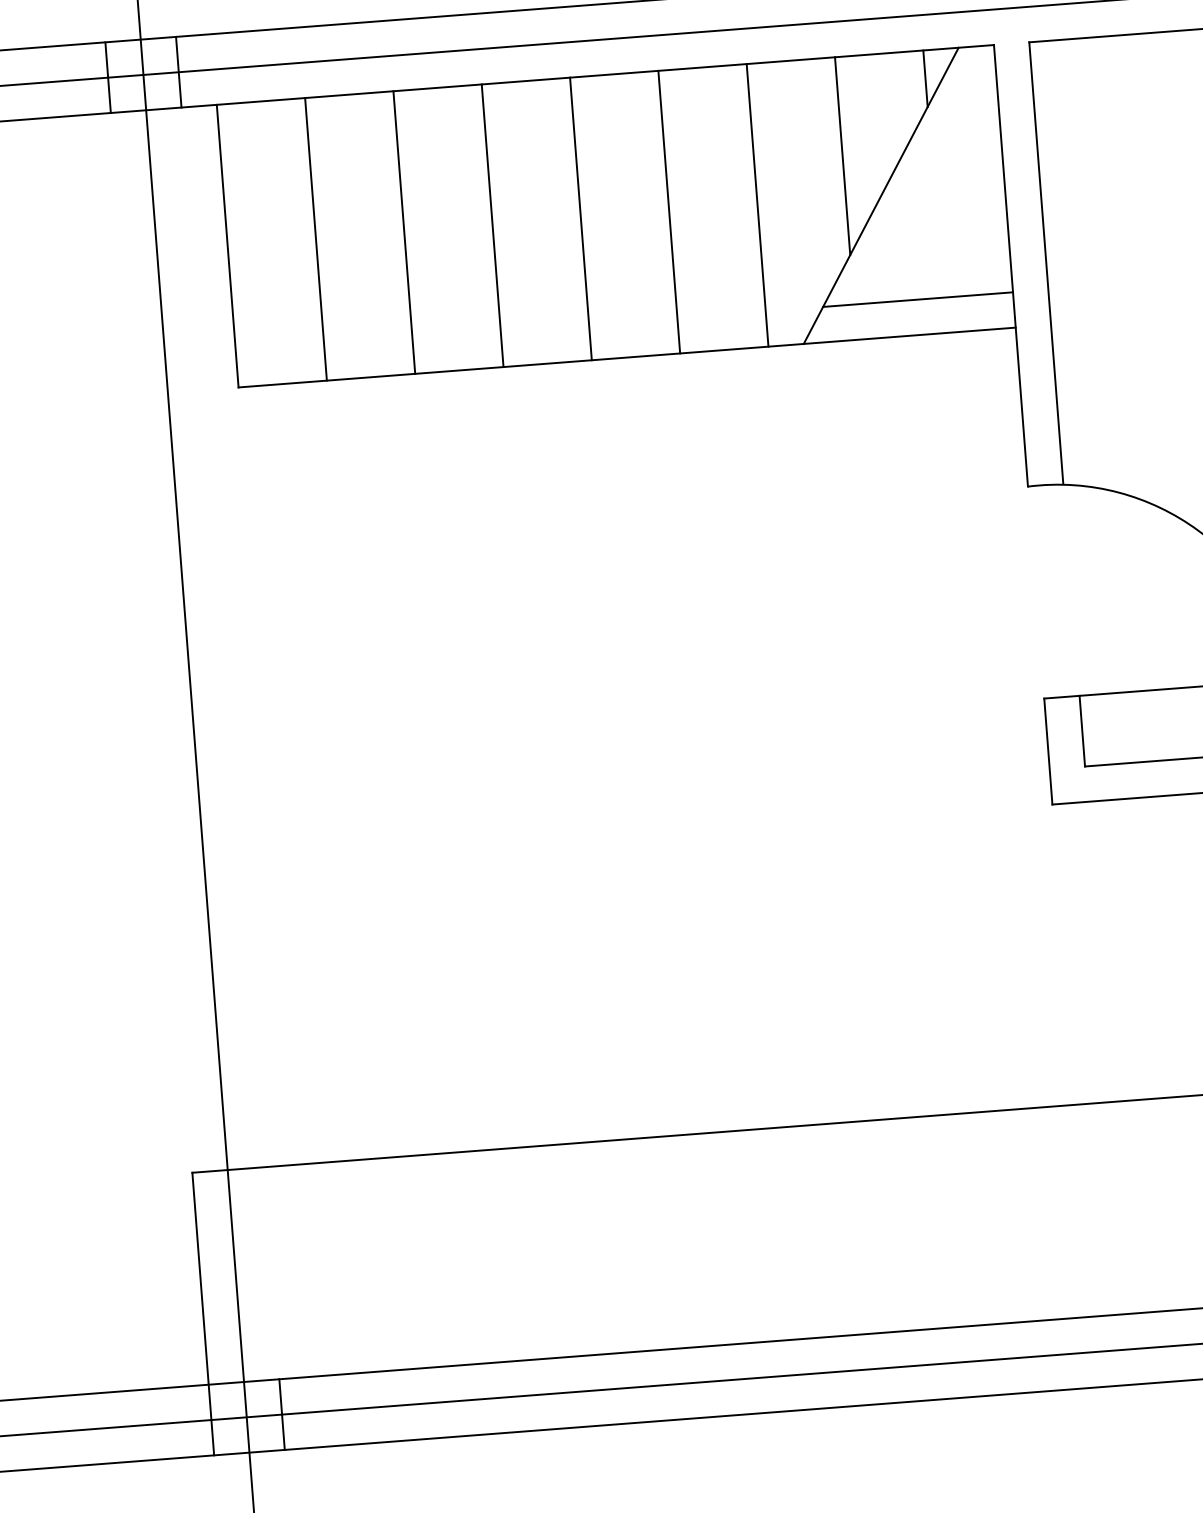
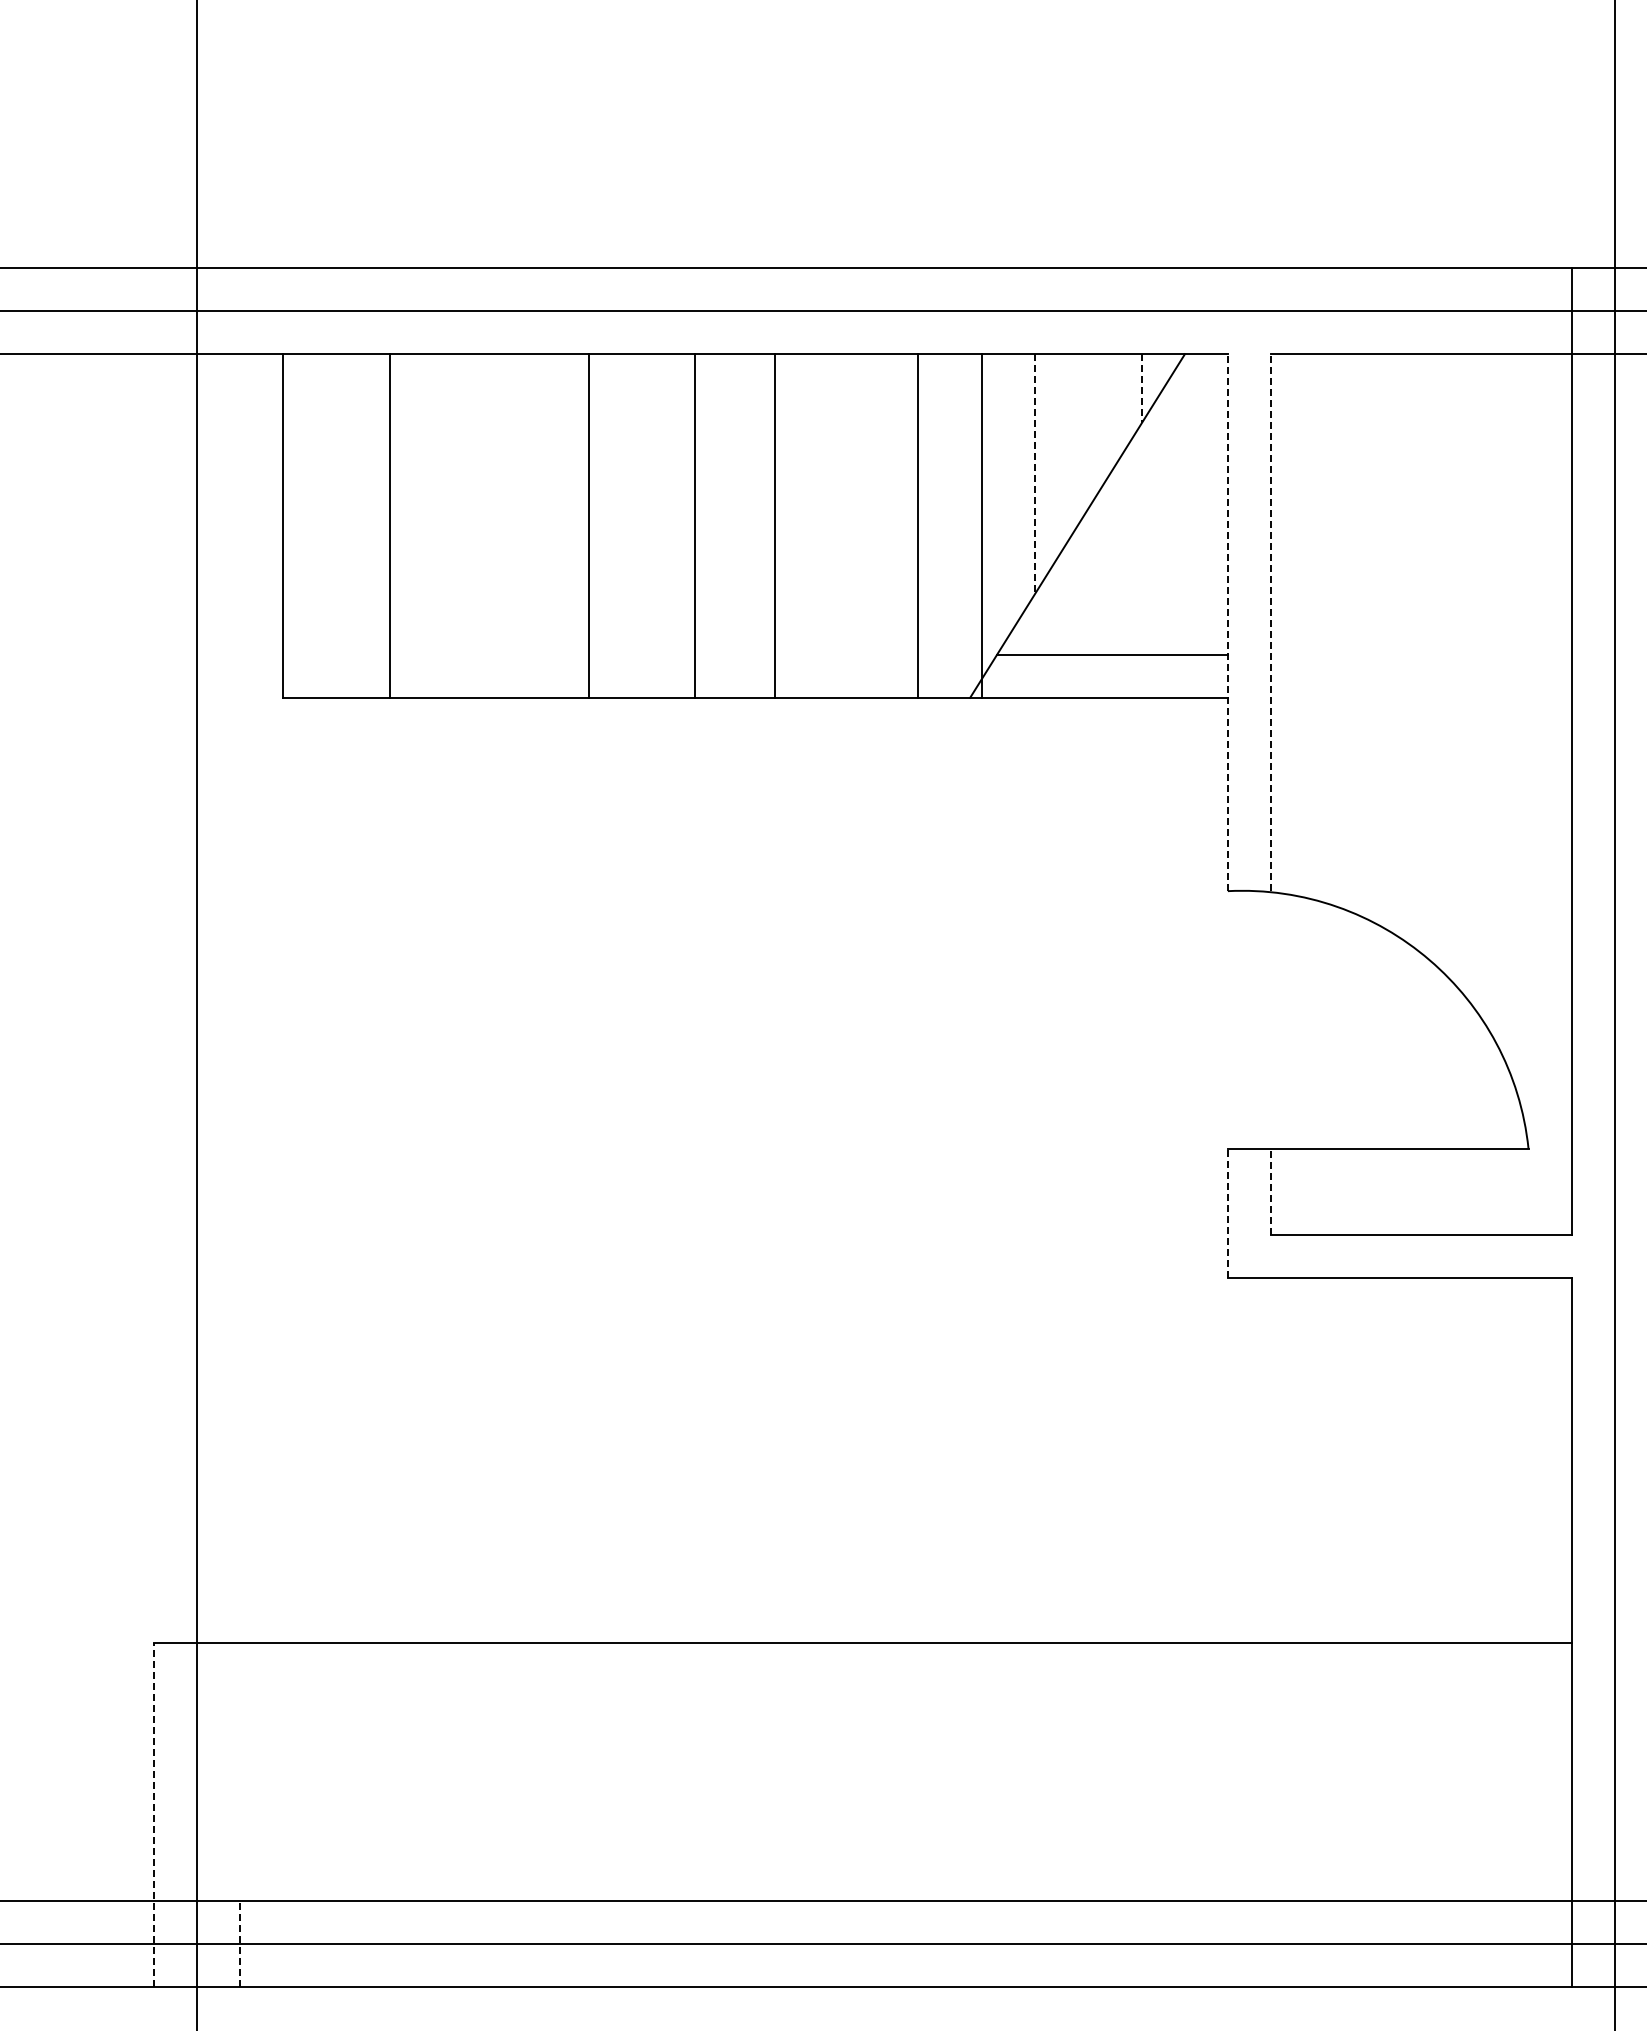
line: (178, 72) -> (239, 311), removed
line: (108, 77) -> (154, 311), removed
line: (925, 79) -> (1141, 389), solid -> dashed
line: (842, 156) -> (1034, 474), solid -> dashed
line: (757, 204) -> (982, 525), moved
line: (668, 211) -> (917, 525), moved
line: (580, 218) -> (775, 525), moved
line: (492, 225) -> (695, 525), moved
line: (404, 232) -> (588, 525), moved
line: (1046, 262) -> (1270, 622), solid -> dashed
line: (1010, 265) -> (1227, 622), solid -> dashed
line: (1082, 730) -> (1270, 1191), solid -> dashed
line: (1047, 750) -> (1227, 1212), solid -> dashed
line: (203, 1313) -> (154, 1814), solid -> dashed
line: (281, 1414) -> (239, 1943), solid -> dashed

